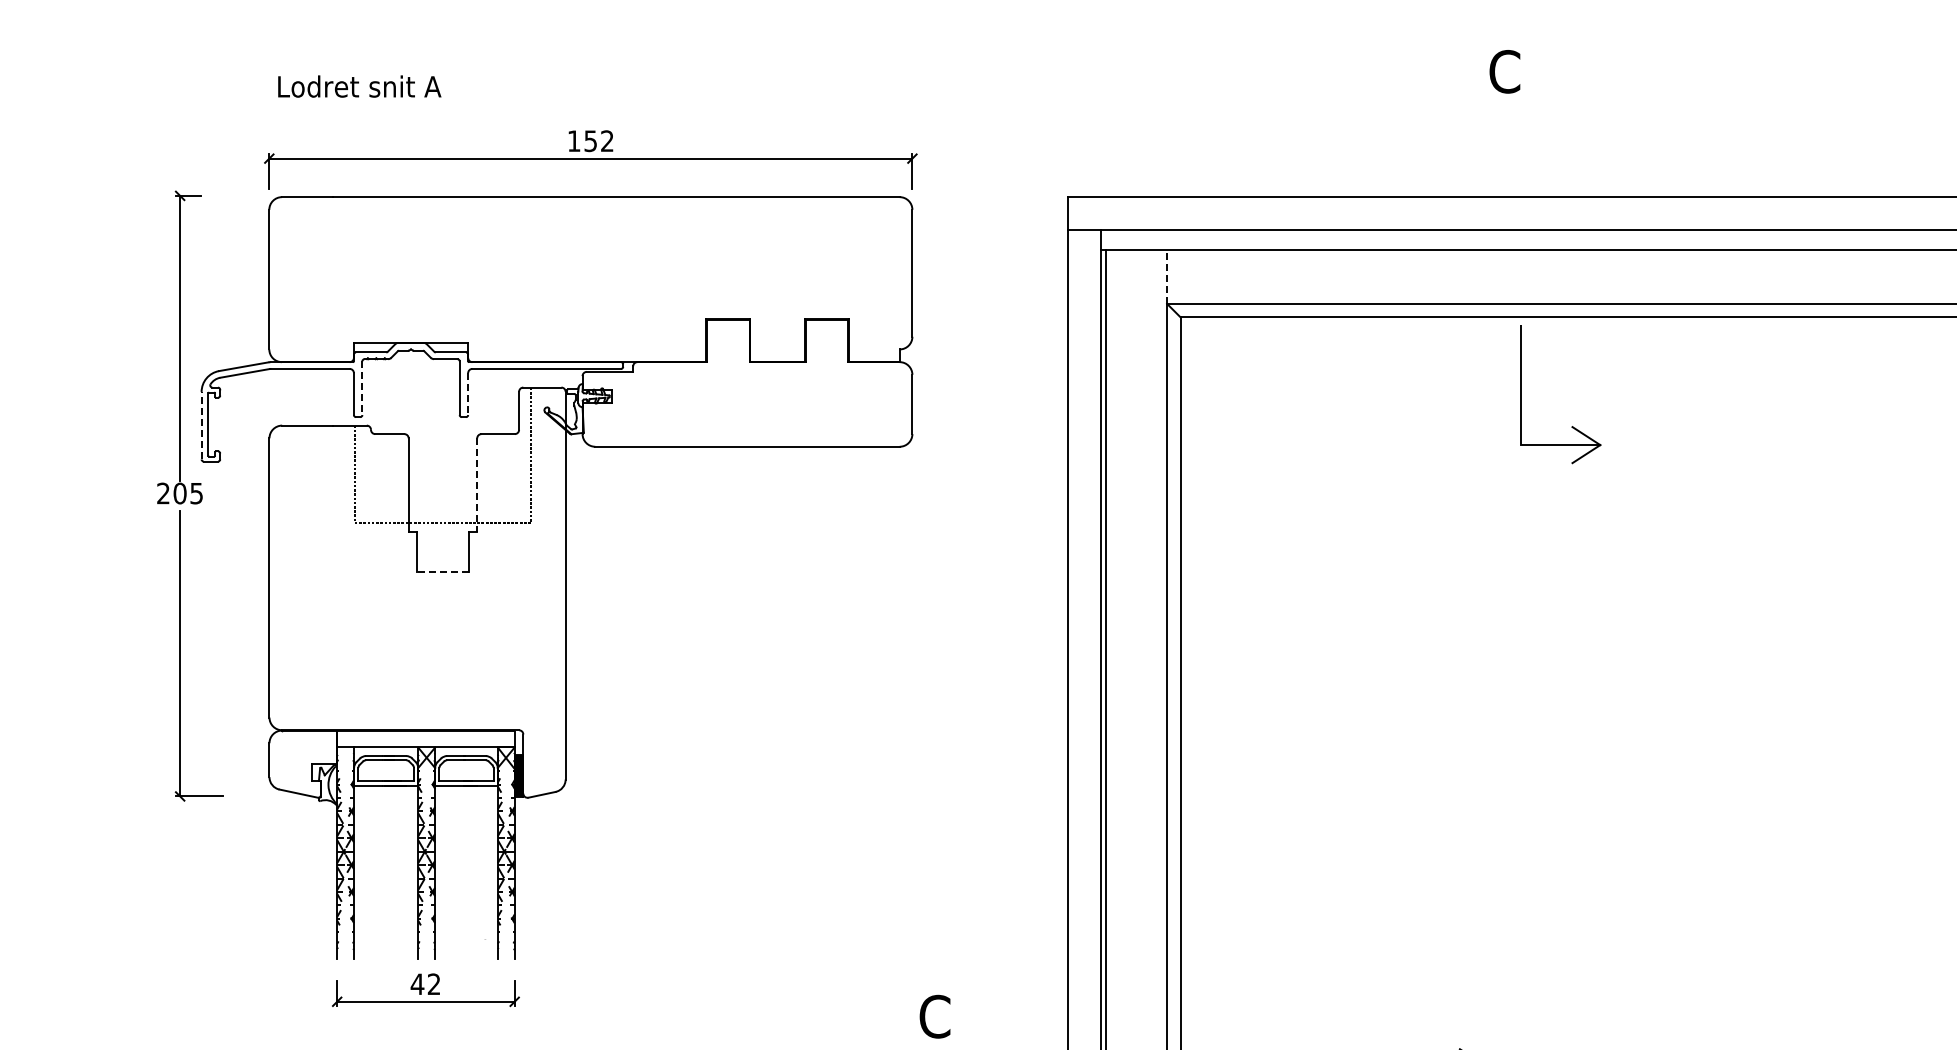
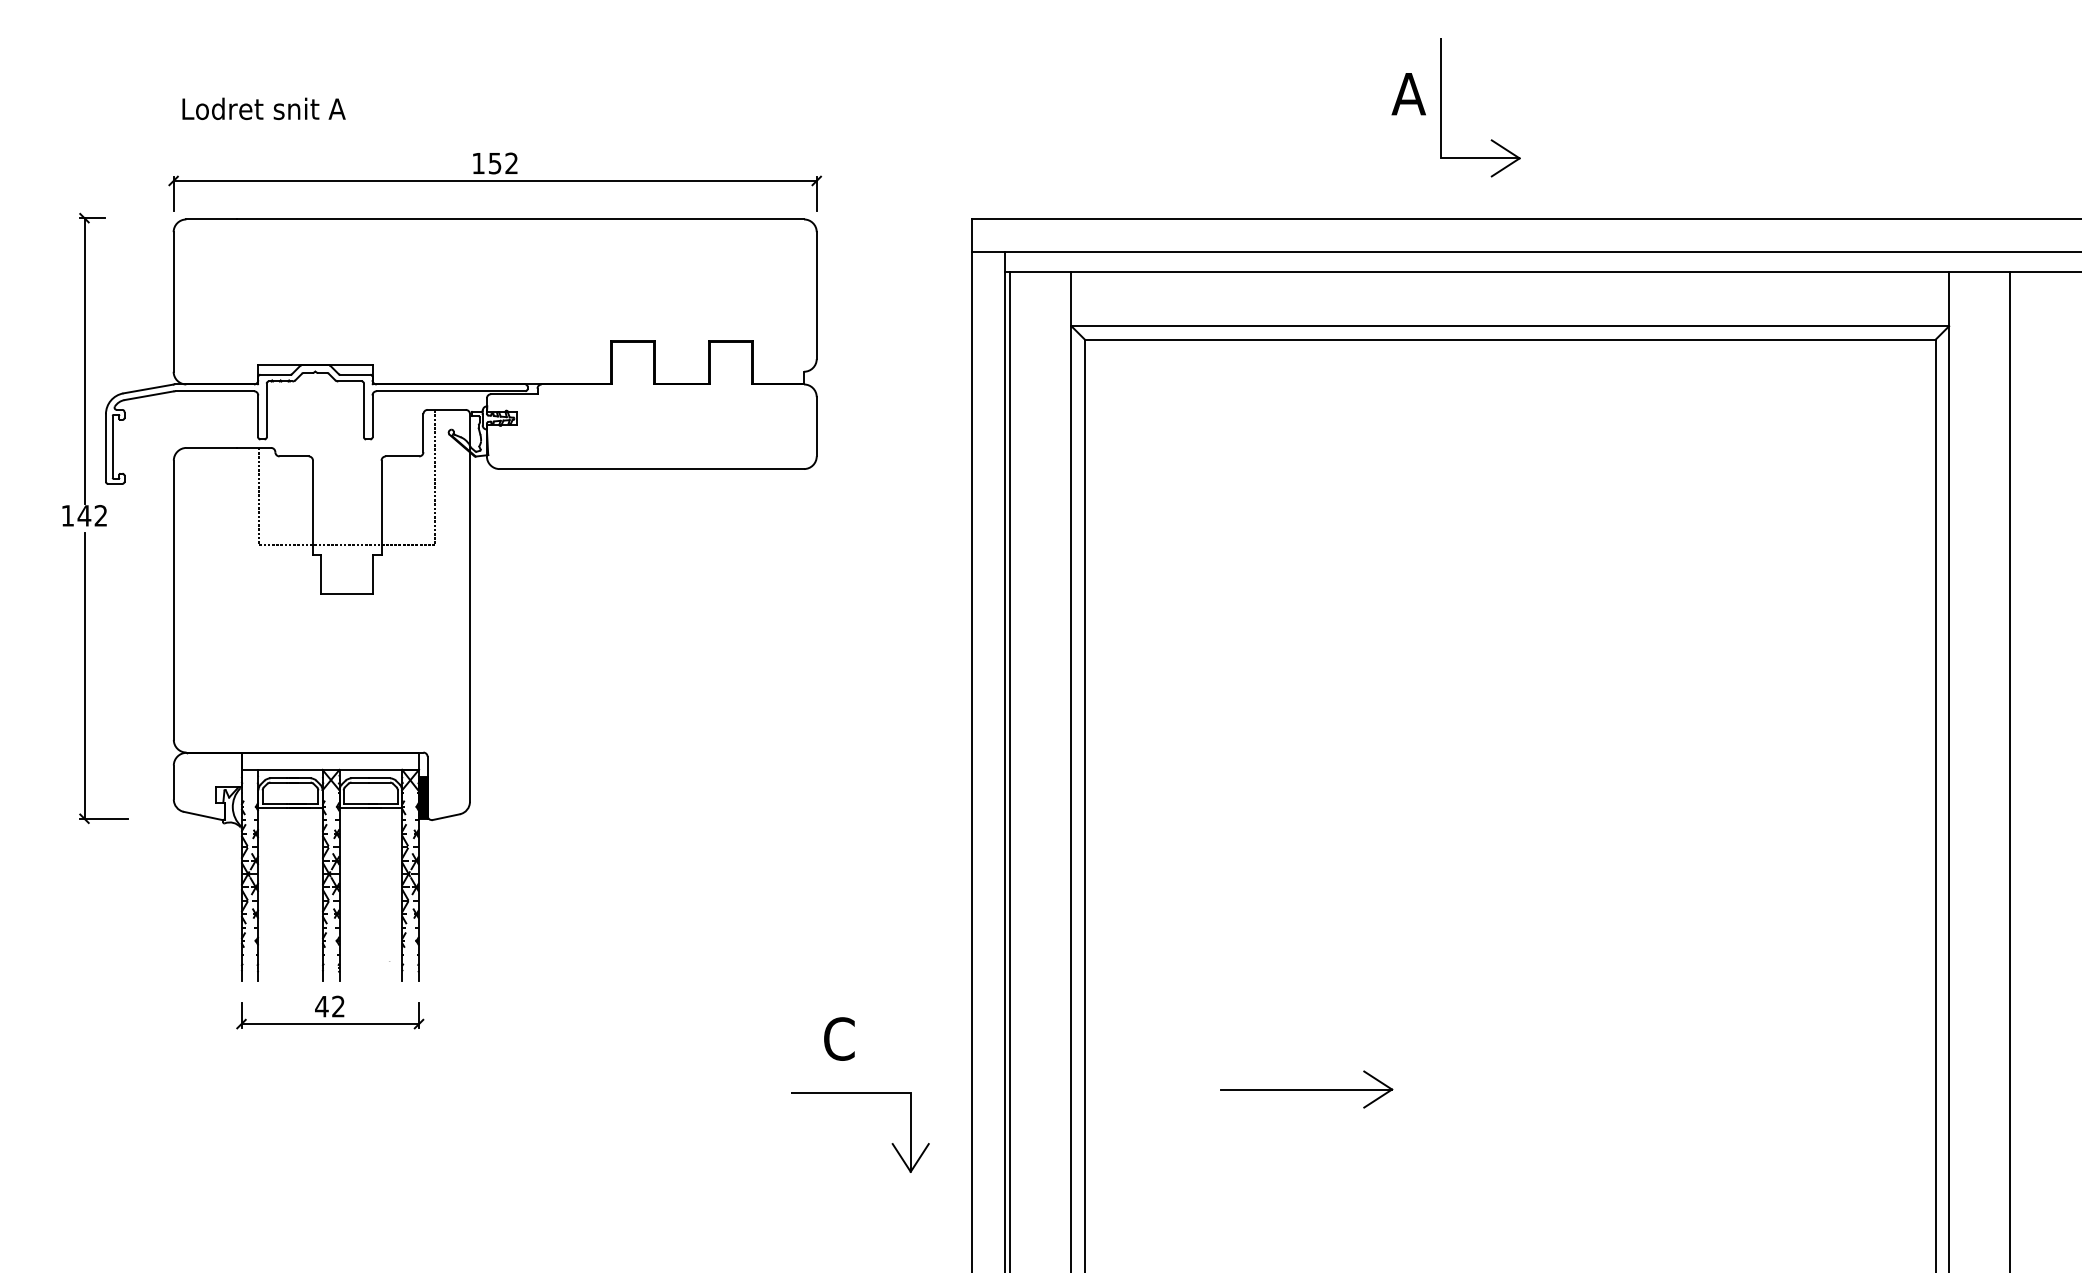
text: (1504, 72) -> (1408, 94), C -> A
line: (1167, 276) -> (1071, 298), dashed -> solid
line: (362, 388) -> (266, 410), dashed -> solid
line: (468, 394) -> (372, 416), dashed -> solid
line: (201, 426) -> (105, 448), dashed -> solid
part: (1572, 426) -> (1491, 139), moved
line: (477, 485) -> (381, 507), dashed -> solid
text: (180, 493) -> (84, 515), 205 -> 142
line: (442, 572) -> (346, 594), dashed -> solid

